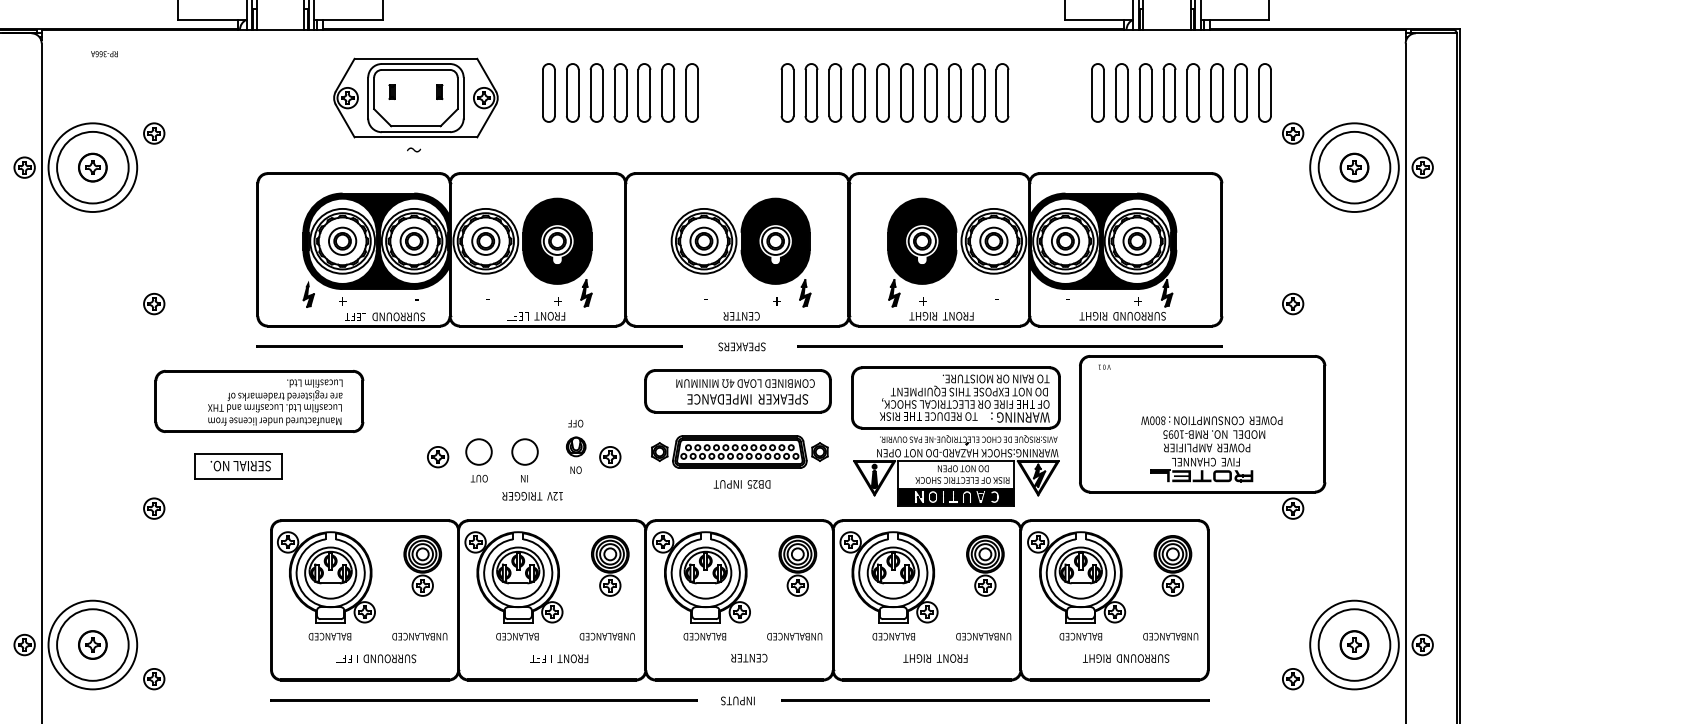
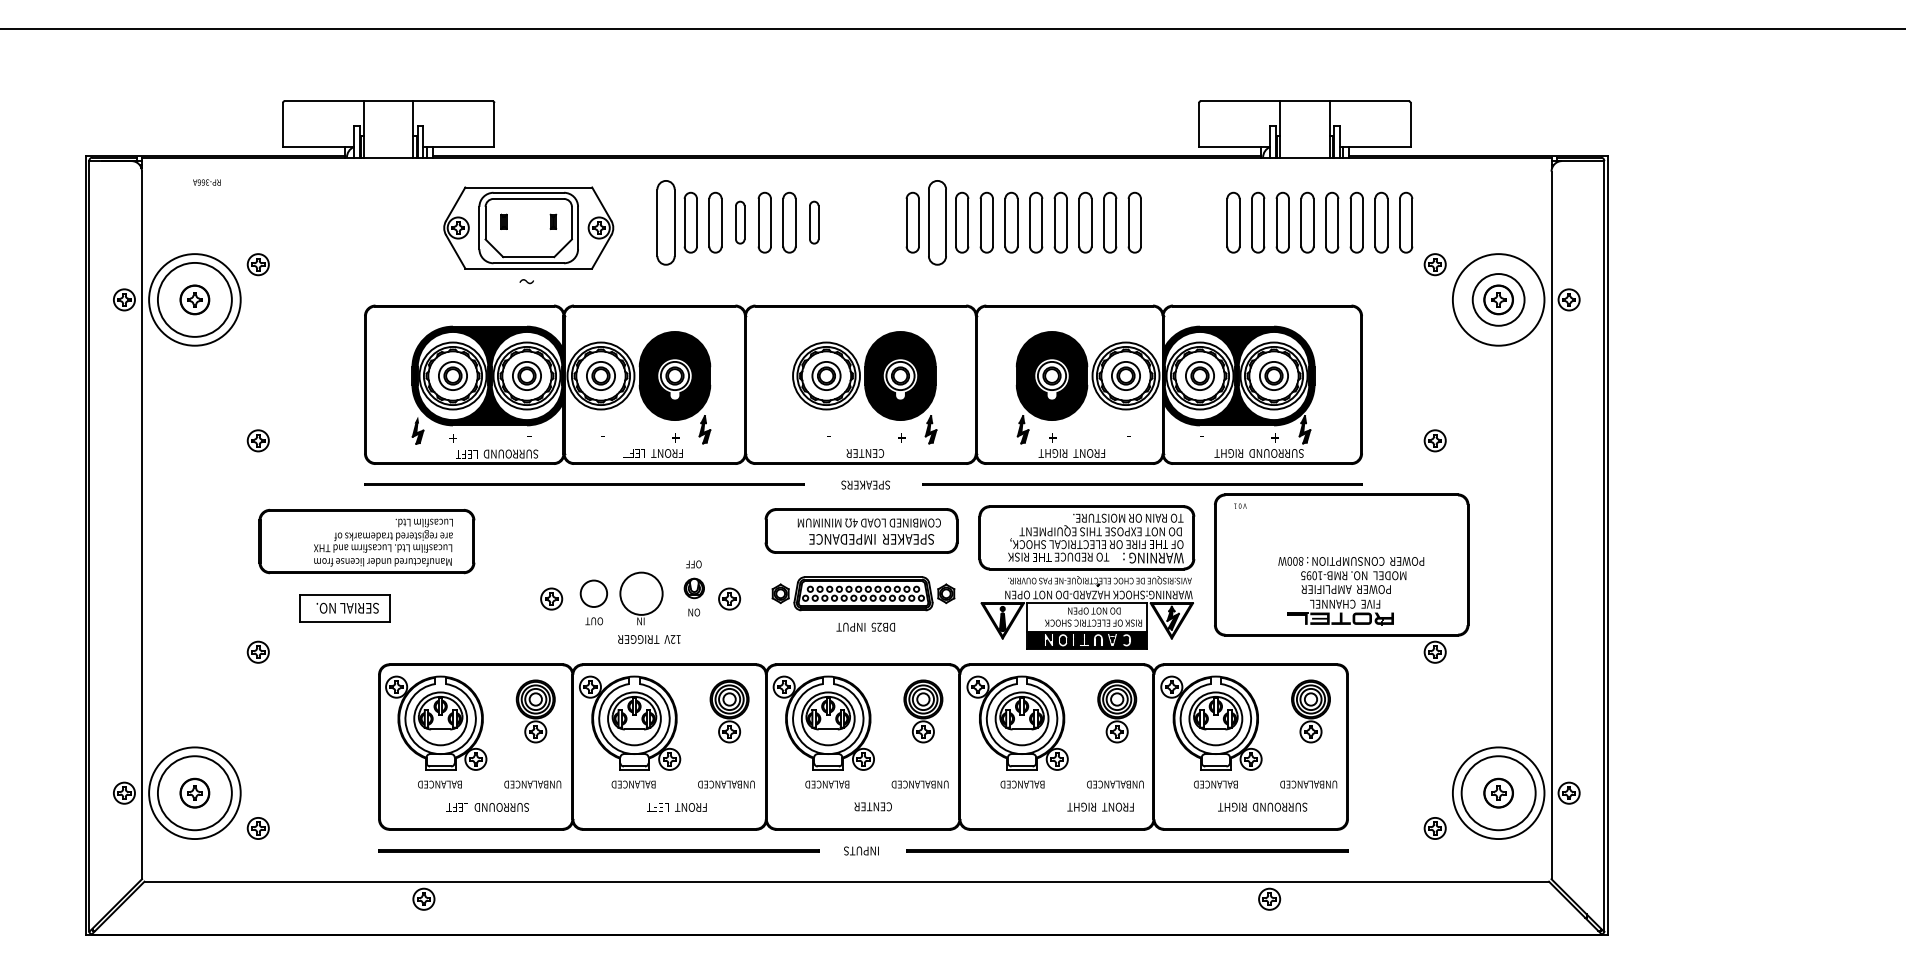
part: (549, 92) -> (666, 222), size x1.4
part: (620, 92) -> (740, 222), size x0.7
part: (692, 92) -> (814, 222), size x0.7
part: (811, 92) -> (937, 222), size x1.4
circle: (1354, 167) -> (1498, 299), size x0.7
circle: (525, 451) -> (641, 593), size x1.6
text: (935, 657) -> (1100, 806), moved

